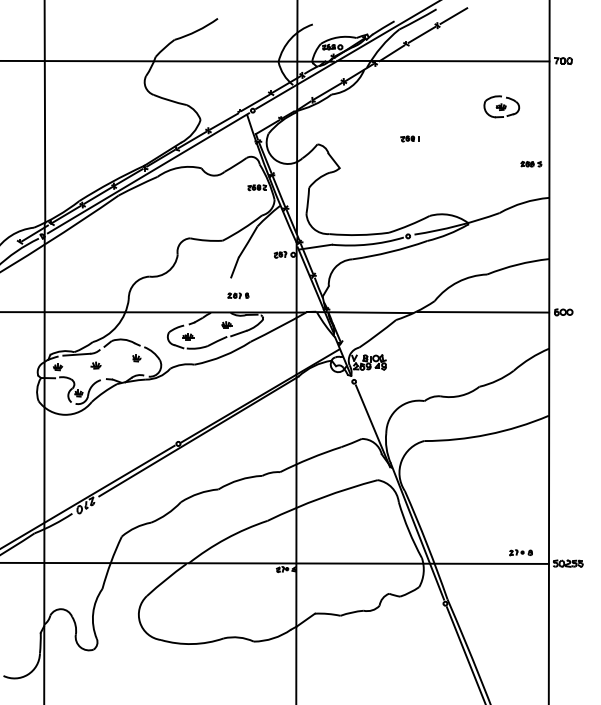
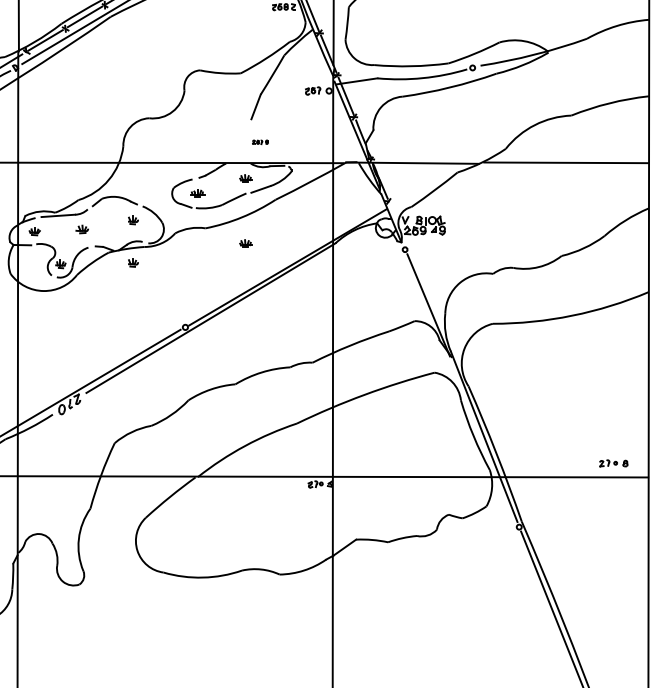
part: (238, 295) -> (260, 141), size x0.6
part: (226, 376) -> (245, 243), added
part: (136, 392) -> (132, 263), added

